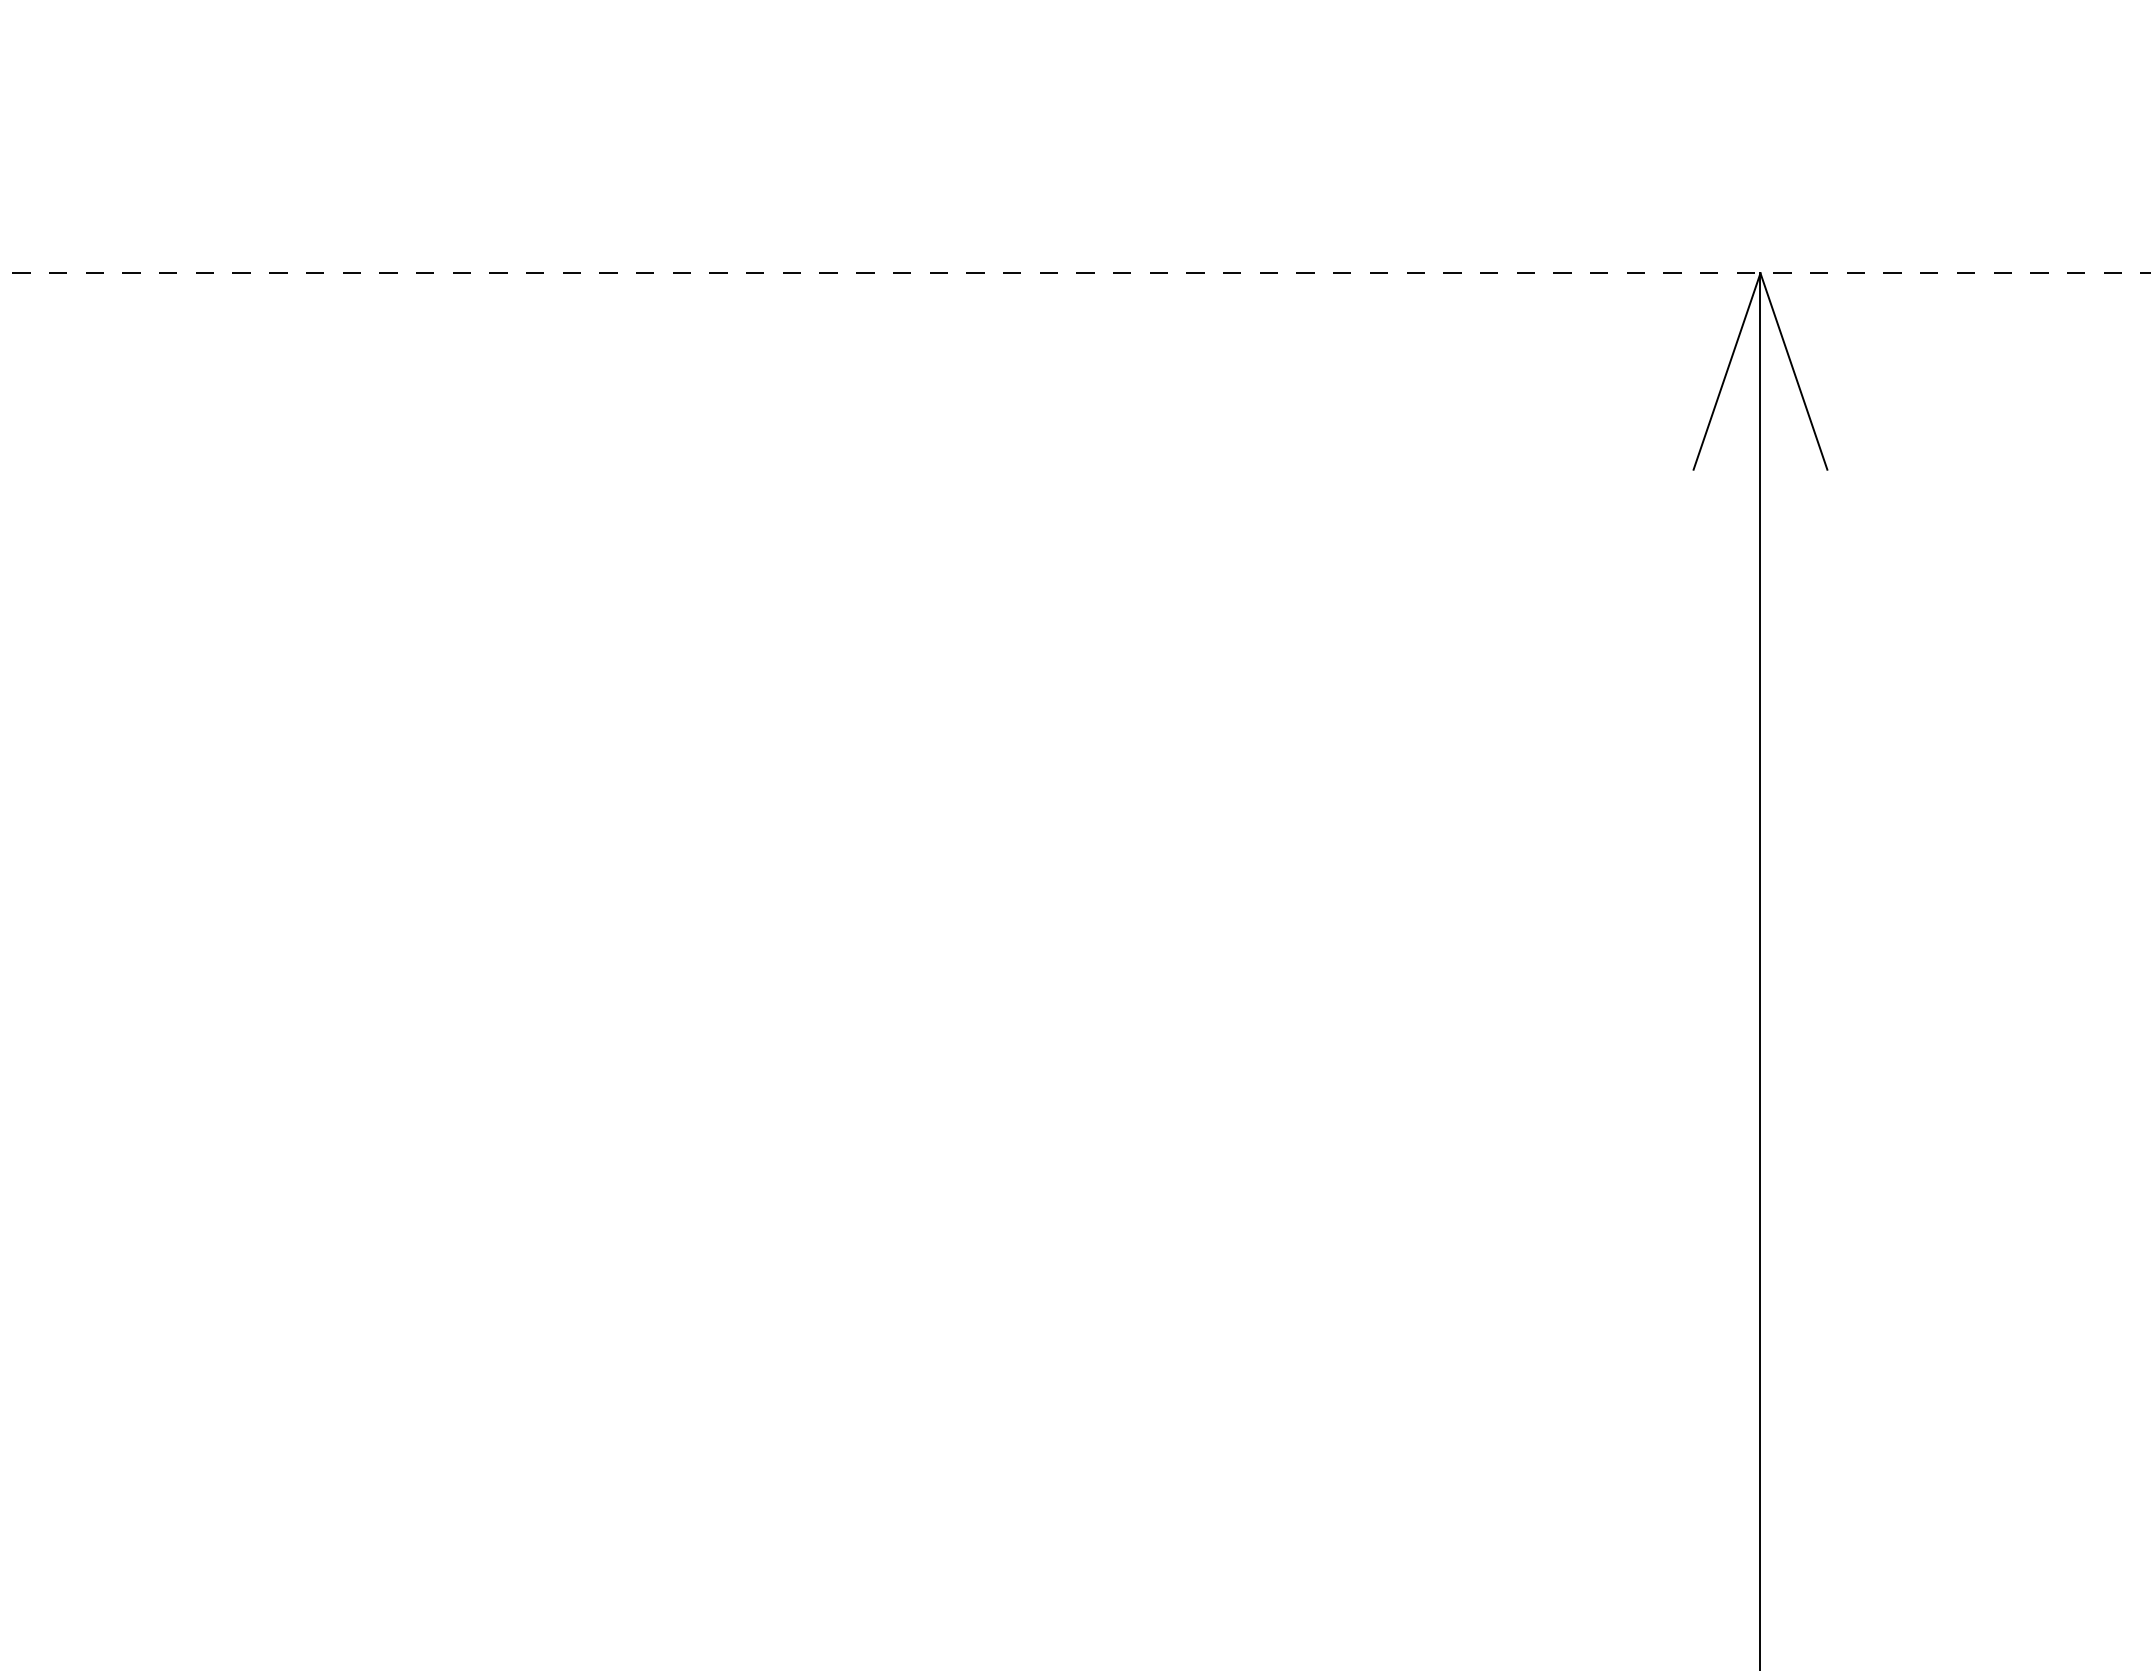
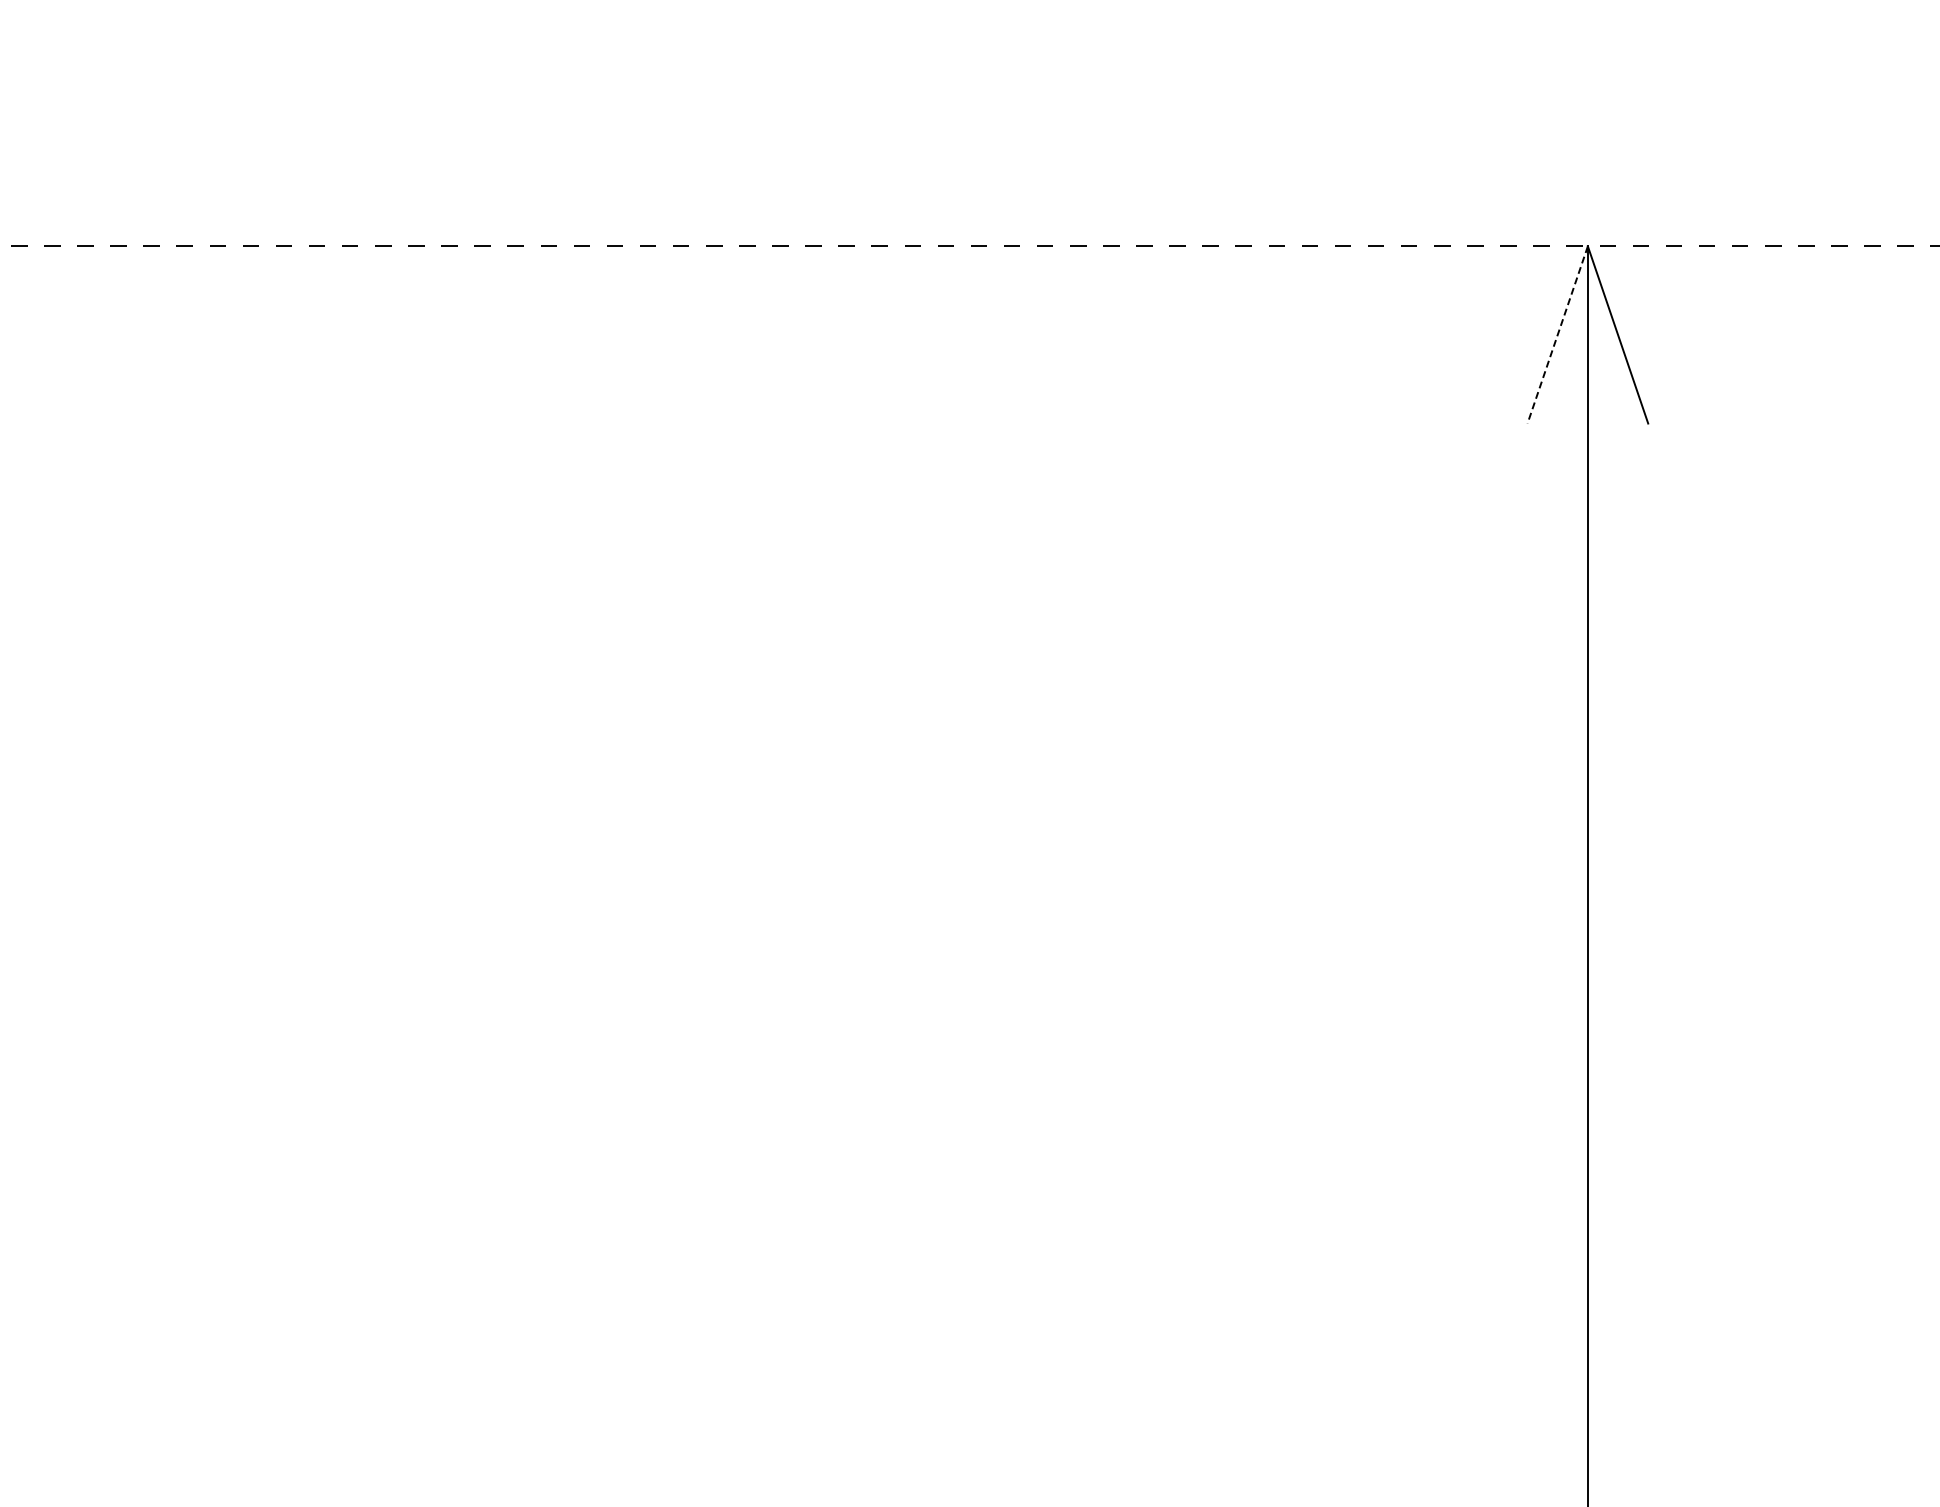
line: (1726, 370) -> (1557, 334), solid -> dashed

